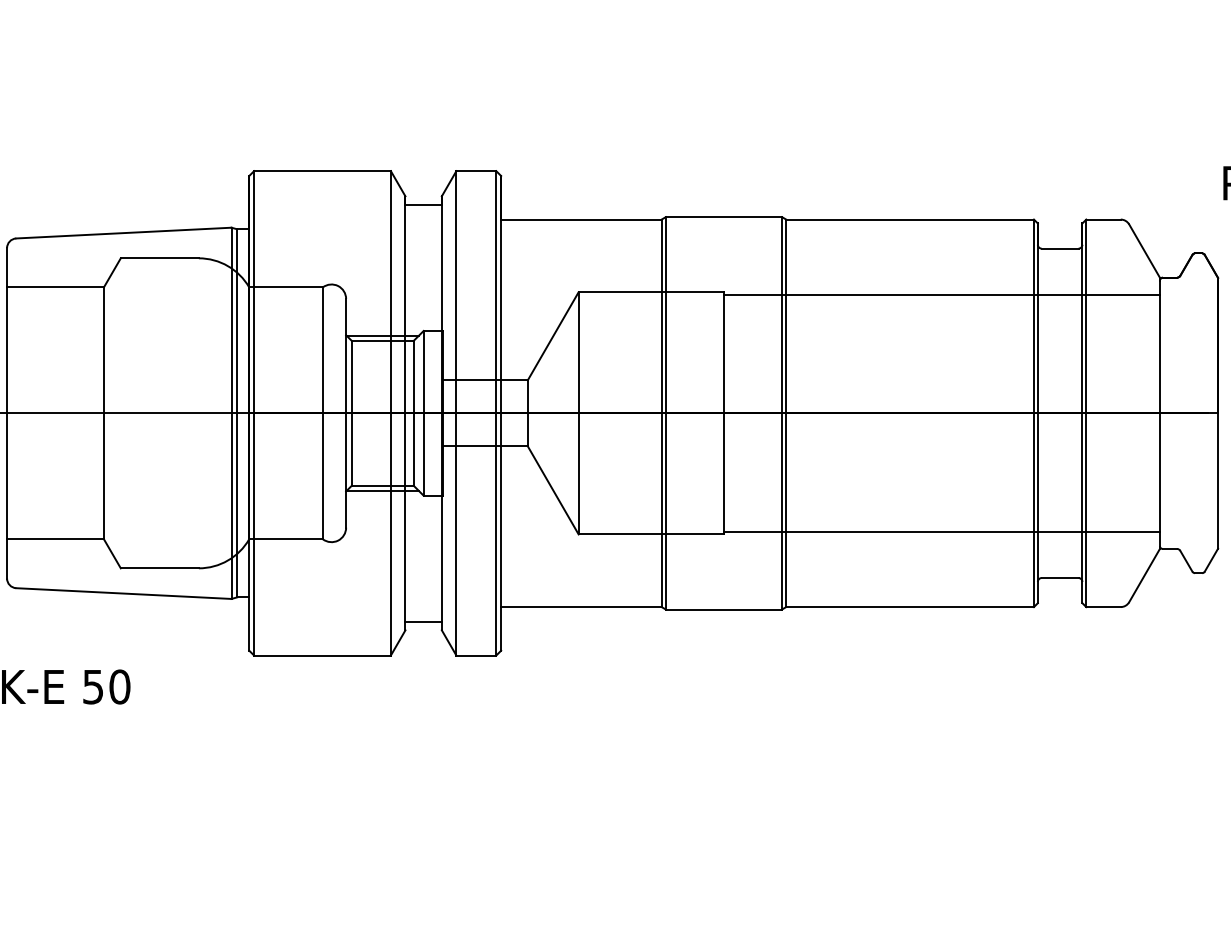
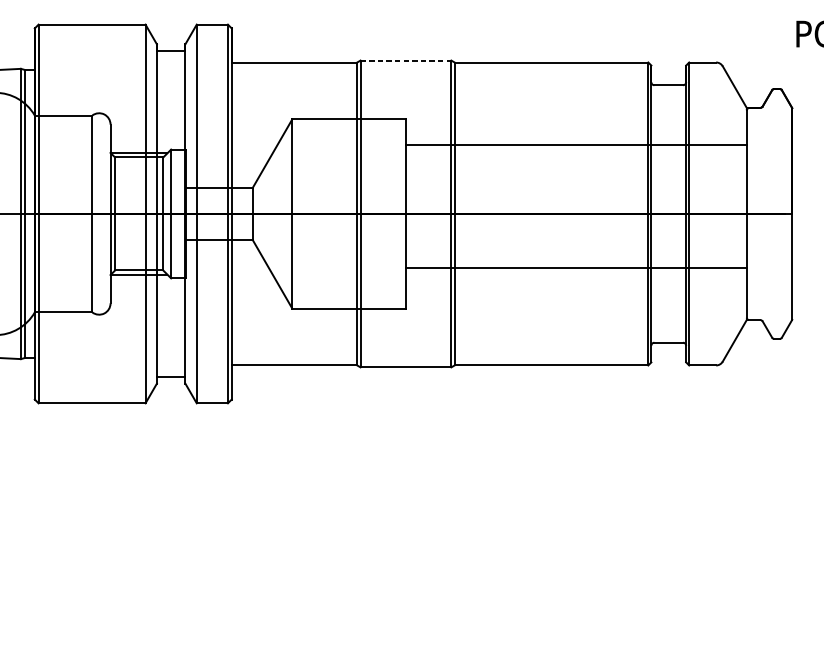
line: (724, 217) -> (406, 60), solid -> dashed
line: (941, 294) -> (576, 144), moved
line: (941, 531) -> (576, 268), moved

